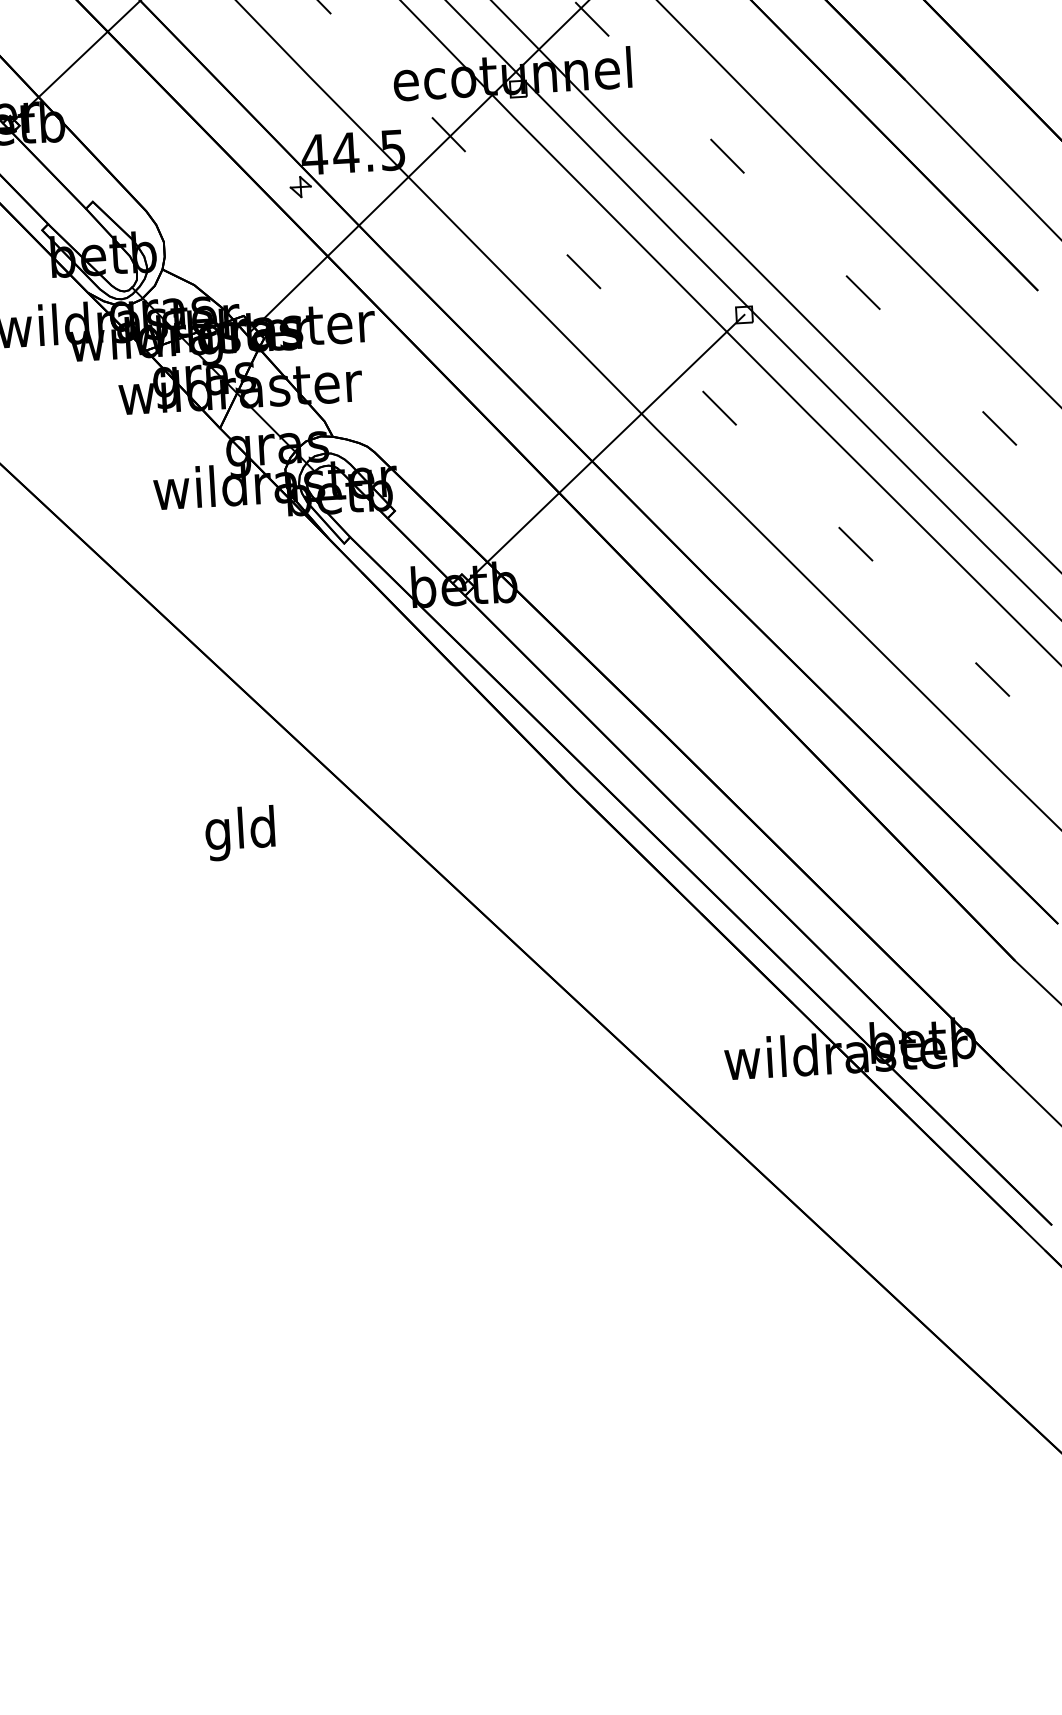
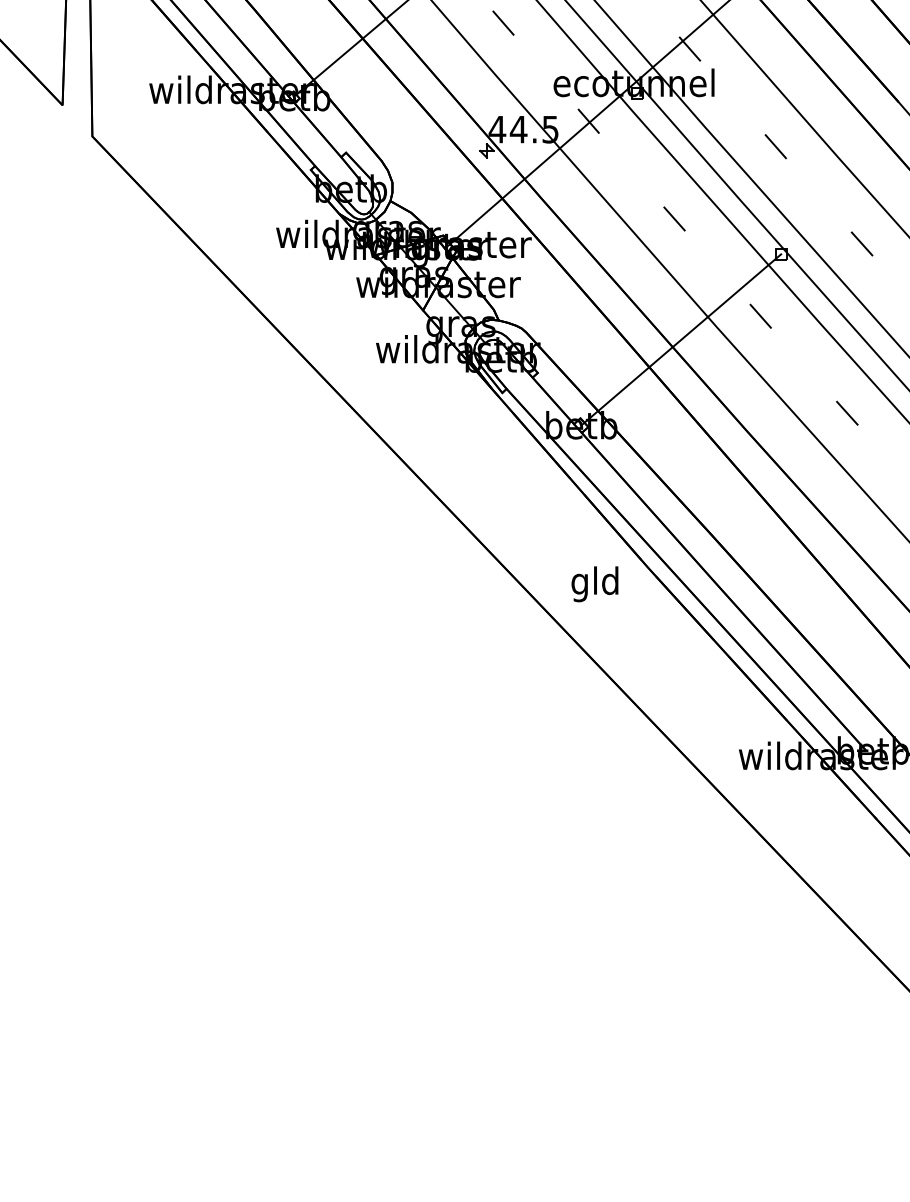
text: (239, 833) -> (594, 584), moved

